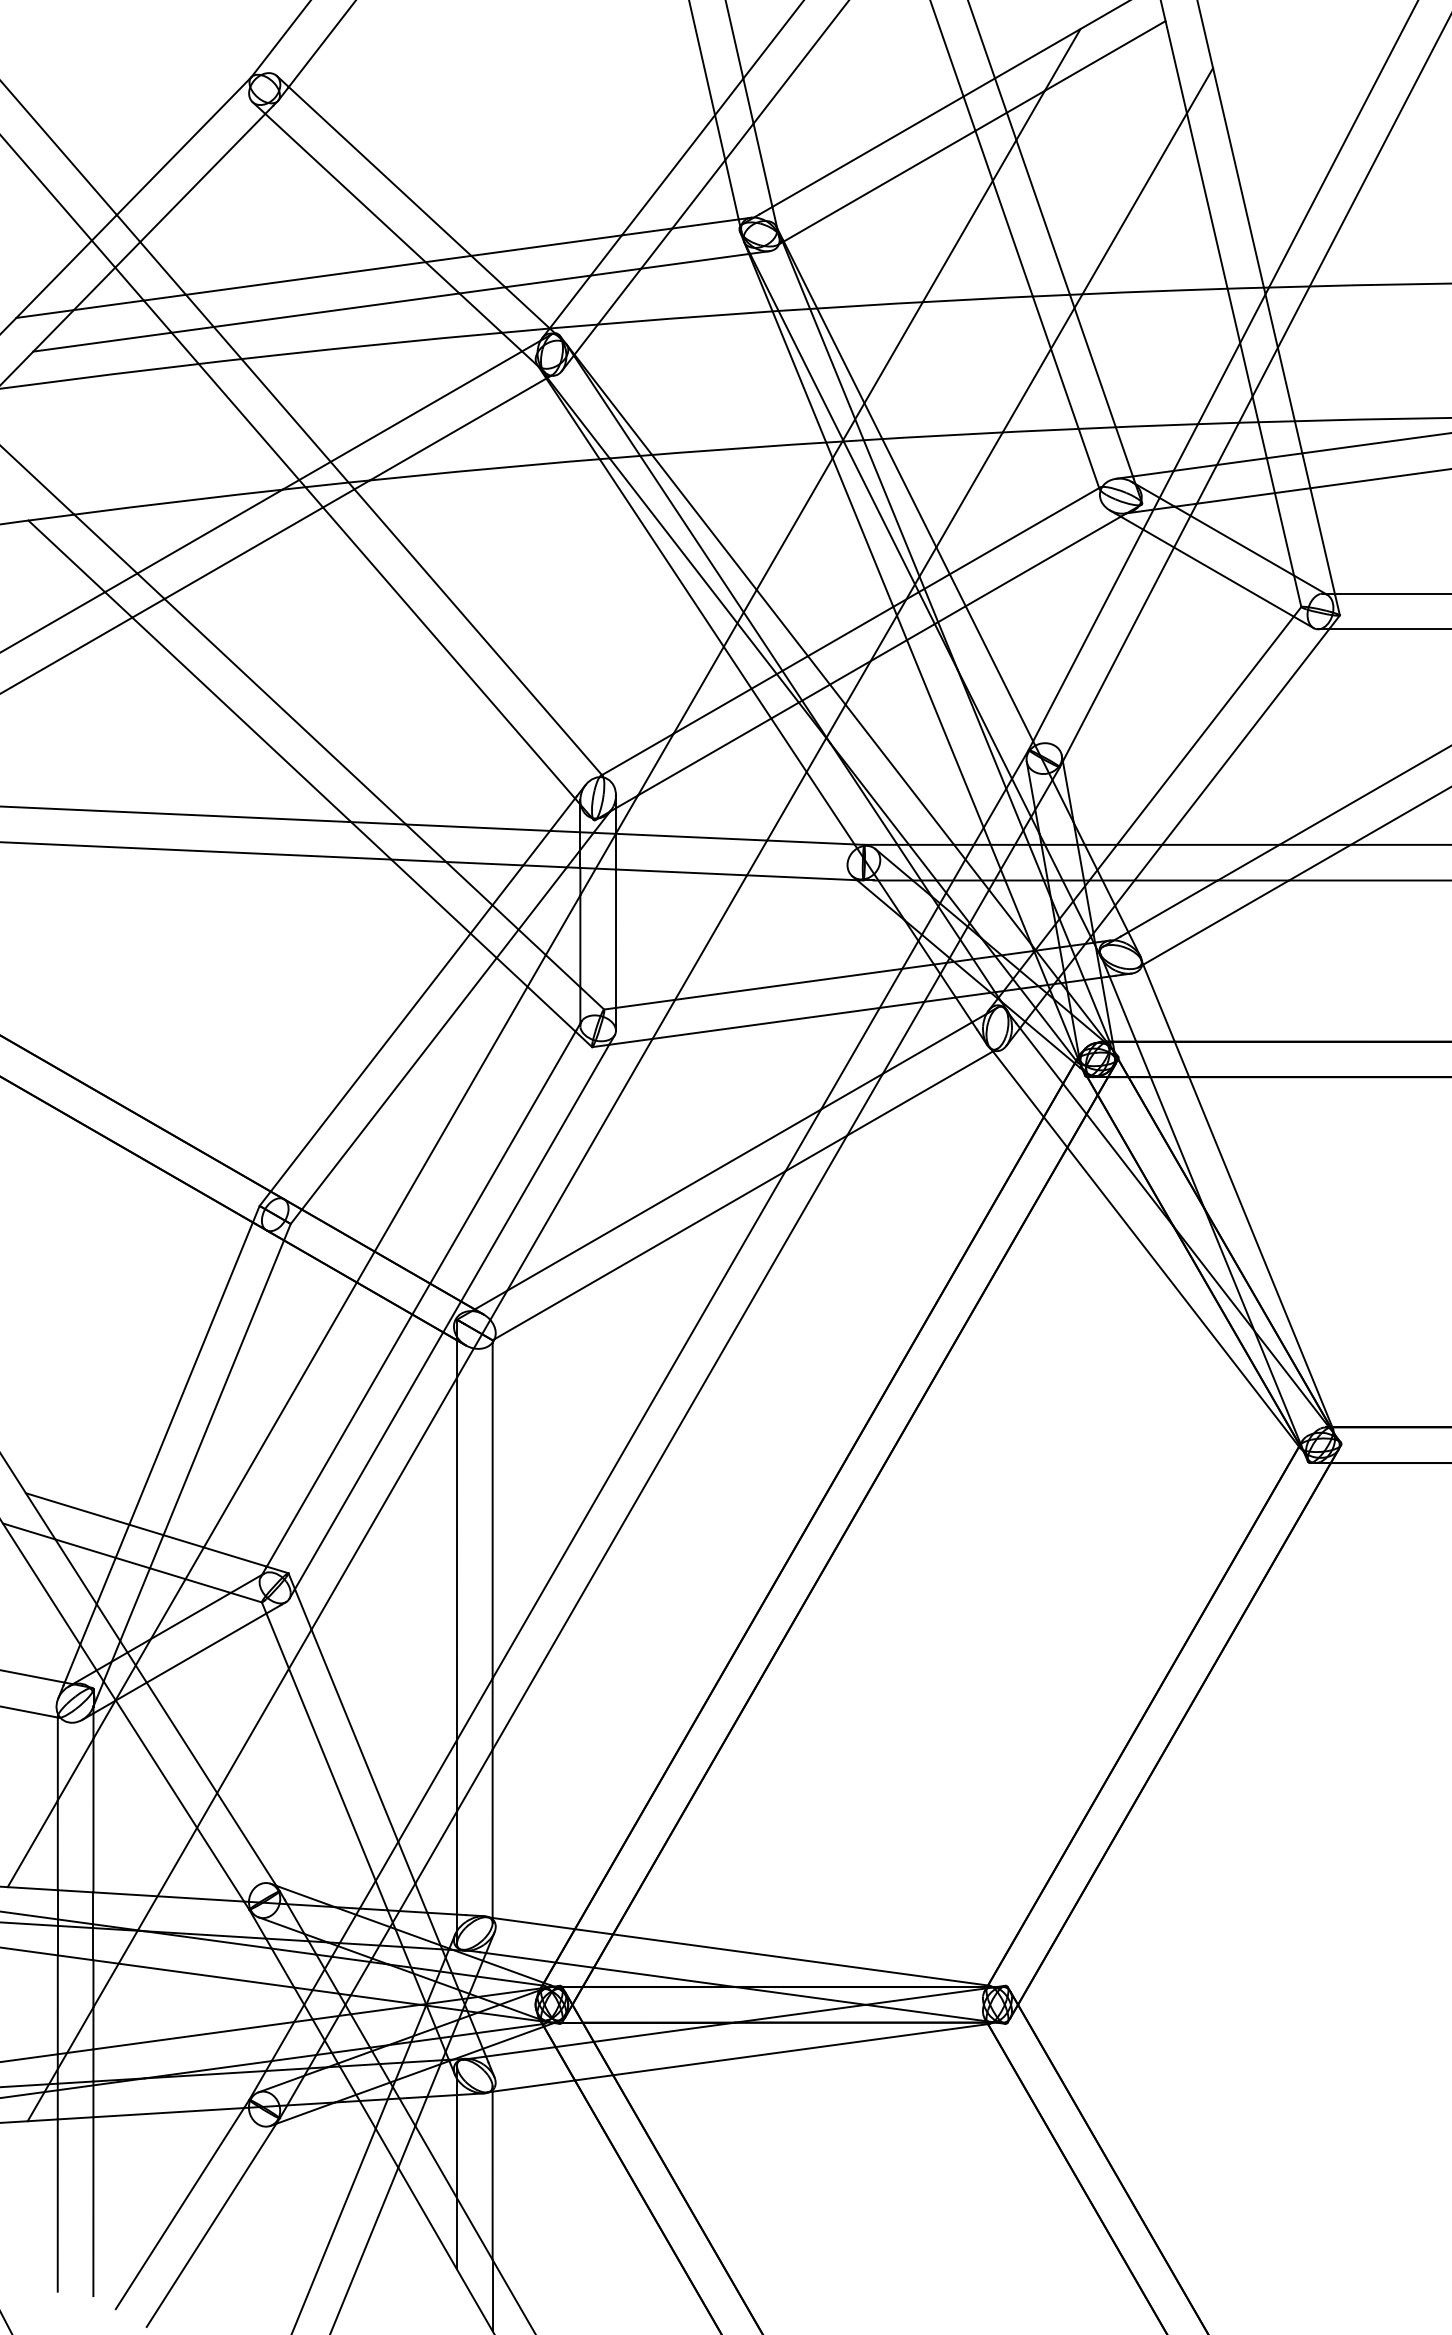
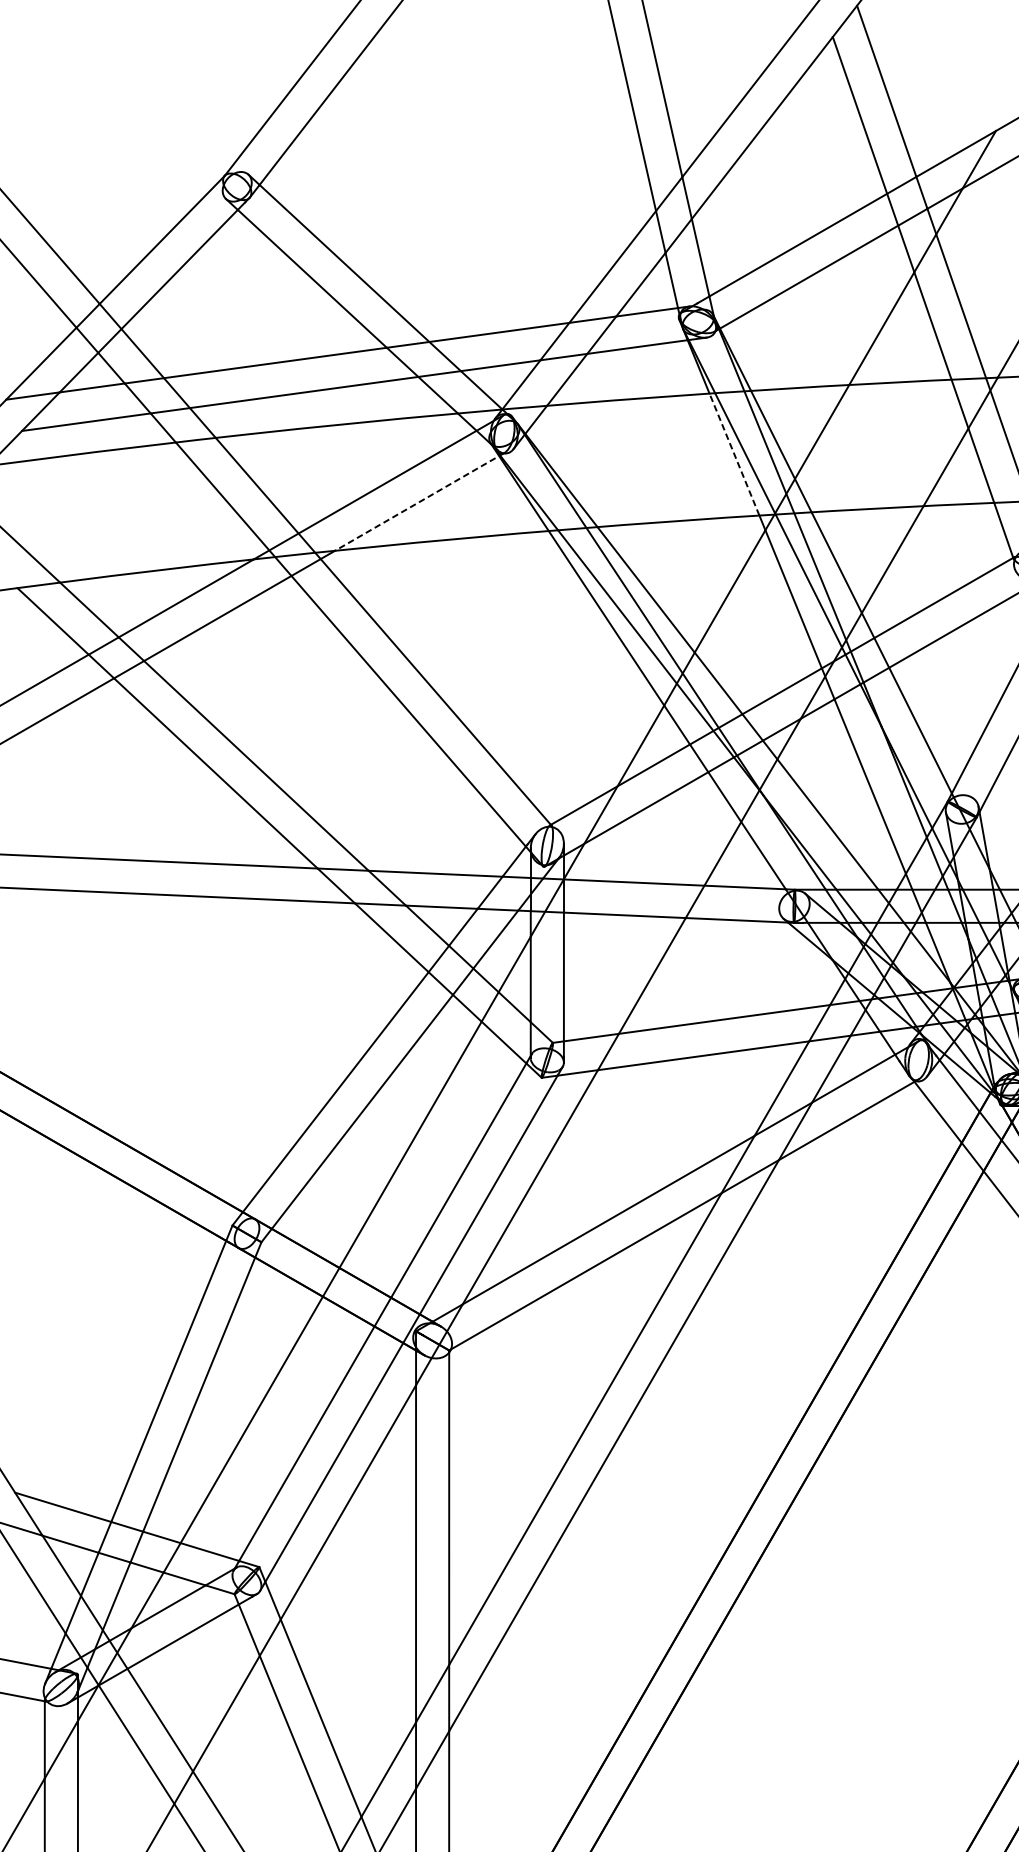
line: (799, 376) -> (734, 454), solid -> dashed
line: (460, 428) -> (419, 502), solid -> dashed

